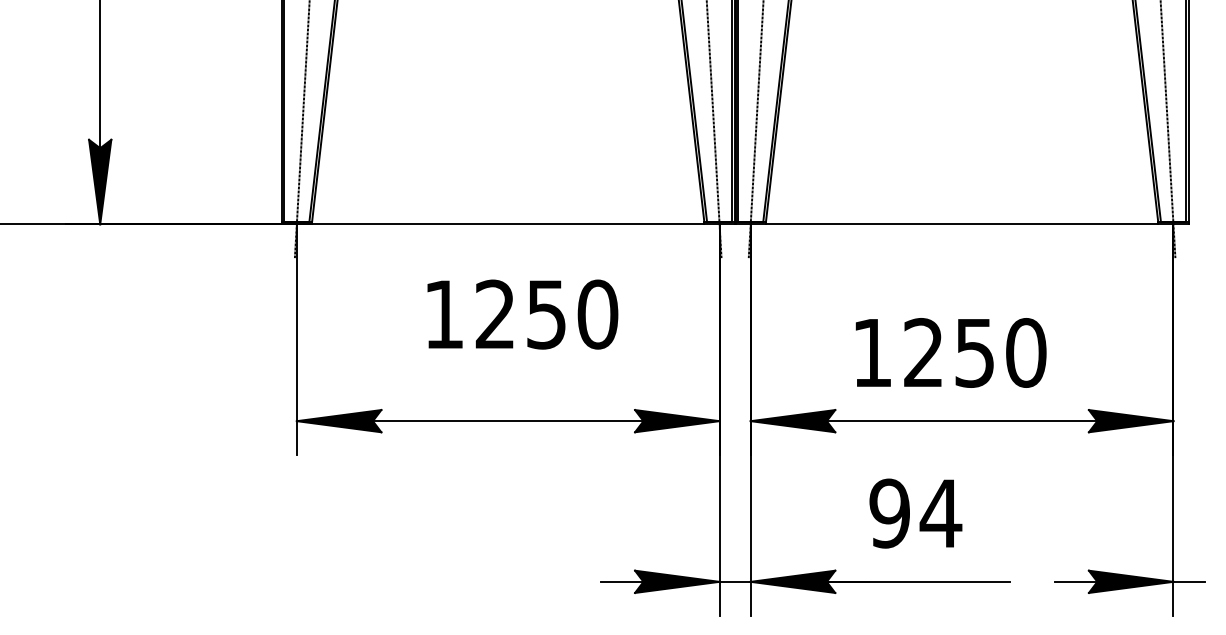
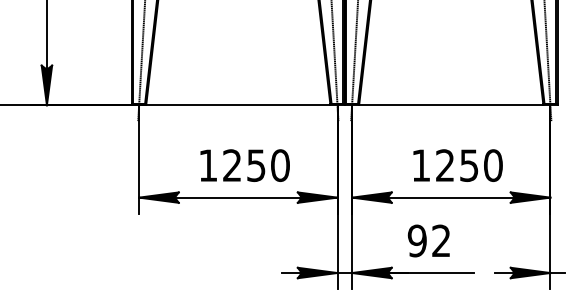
text: (521, 314) -> (244, 165), moved
text: (949, 352) -> (457, 165), moved
text: (941, 512) -> (441, 240), 94 -> 92

